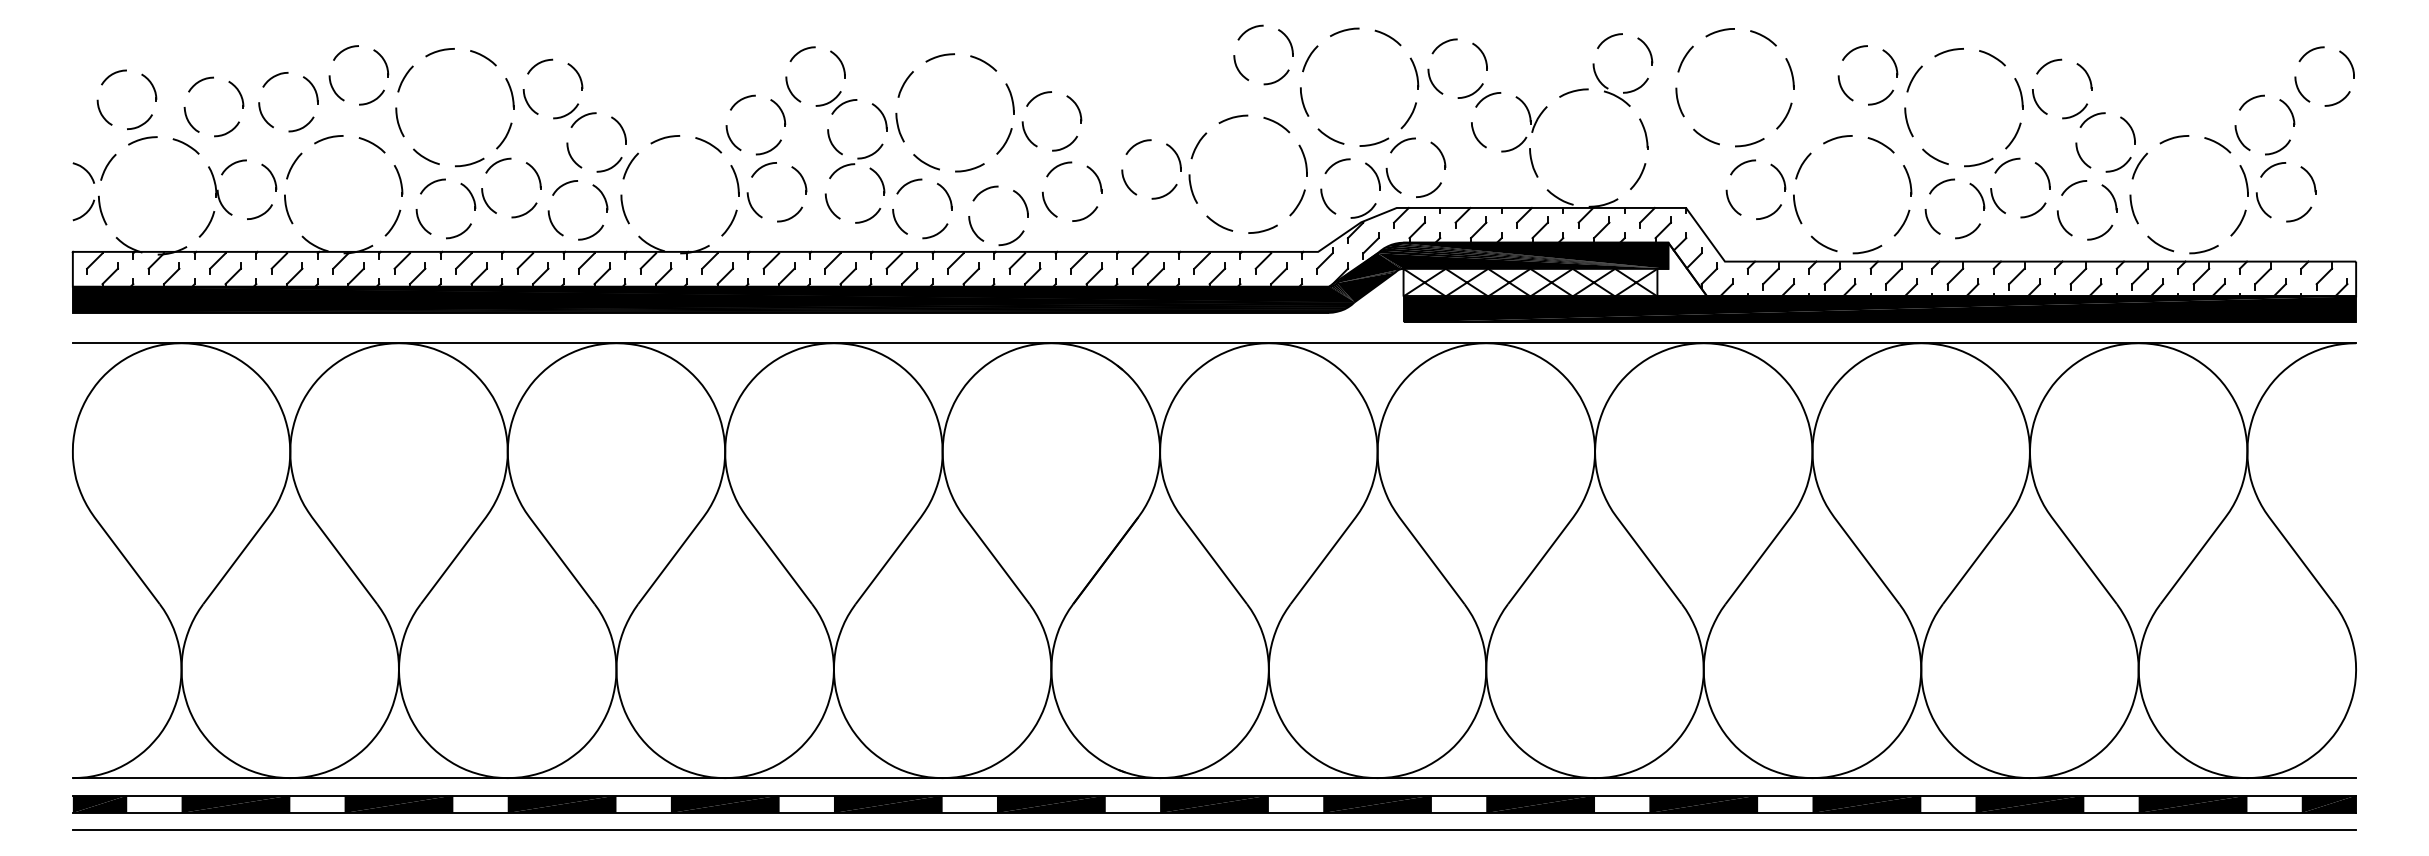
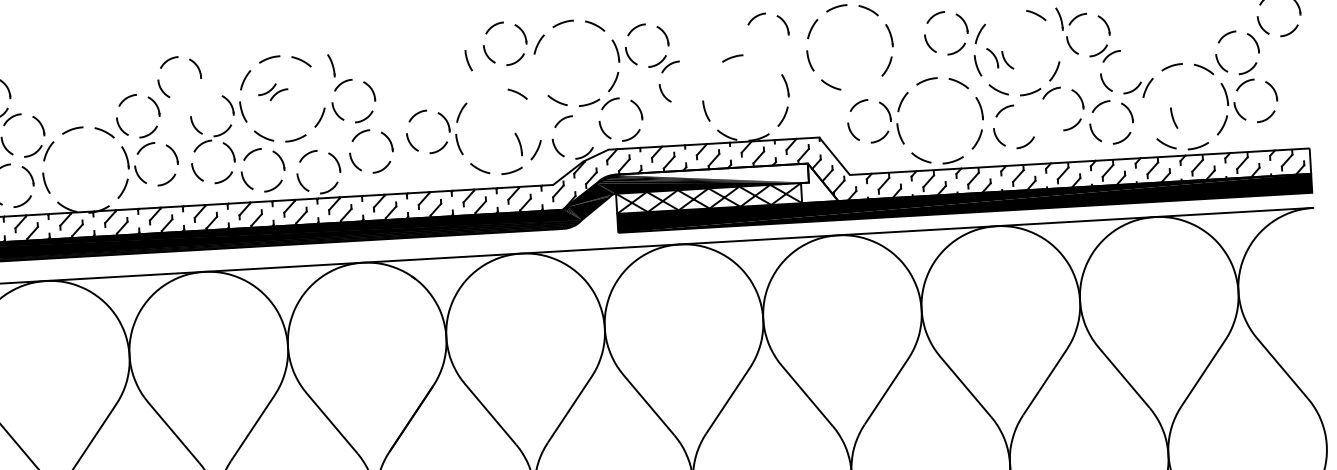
curve: (1948, 51) -> (1003, 12), removed
part: (1623, 91) -> (768, 55), removed
part: (2018, 93) -> (1059, 18), moved
part: (1009, 98) -> (330, 65), moved
curve: (1303, 101) -> (467, 60), moved
part: (836, 102) -> (273, 91), moved
curve: (1233, 118) -> (485, 91), removed
part: (1524, 124) -> (698, 83), removed
part: (2127, 130) -> (1137, 62), removed
curve: (1749, 143) -> (862, 87), removed
part: (1302, 160) -> (518, 144), moved
part: (1372, 176) -> (589, 127), removed
part: (1987, 198) -> (1000, 58), moved
curve: (2133, 209) -> (1173, 118), moved
fill: (1533, 255) -> (710, 178), removed

